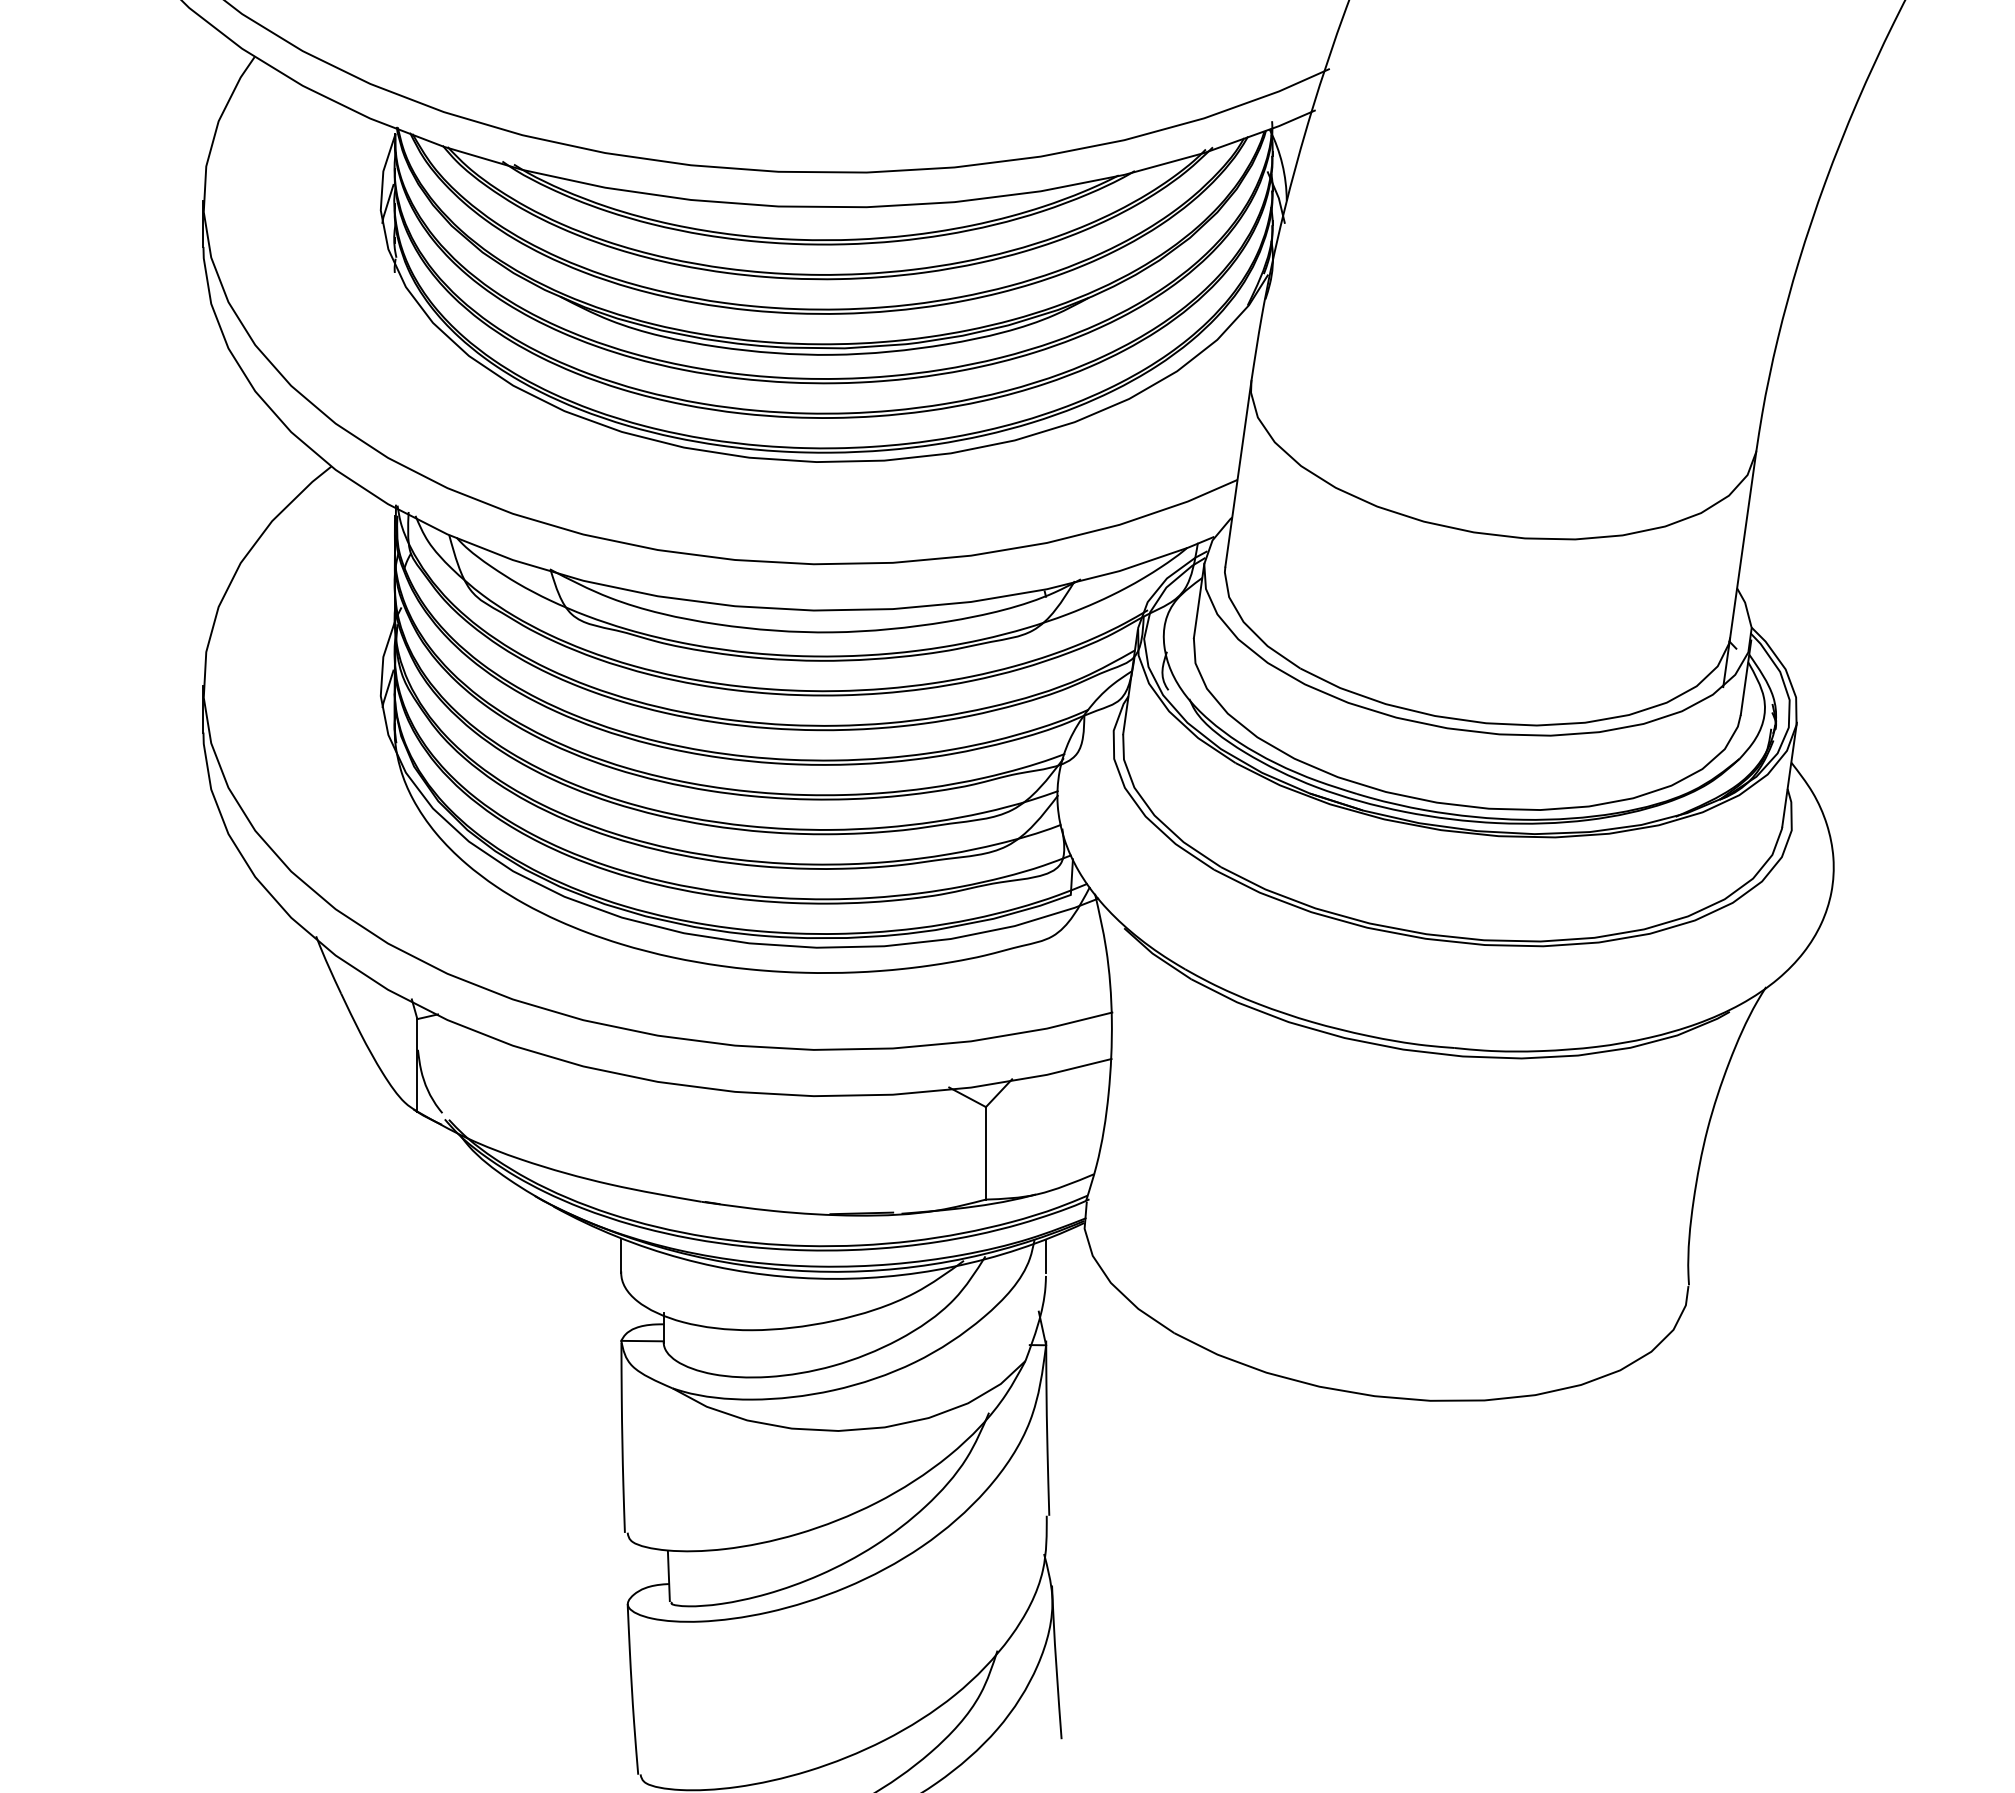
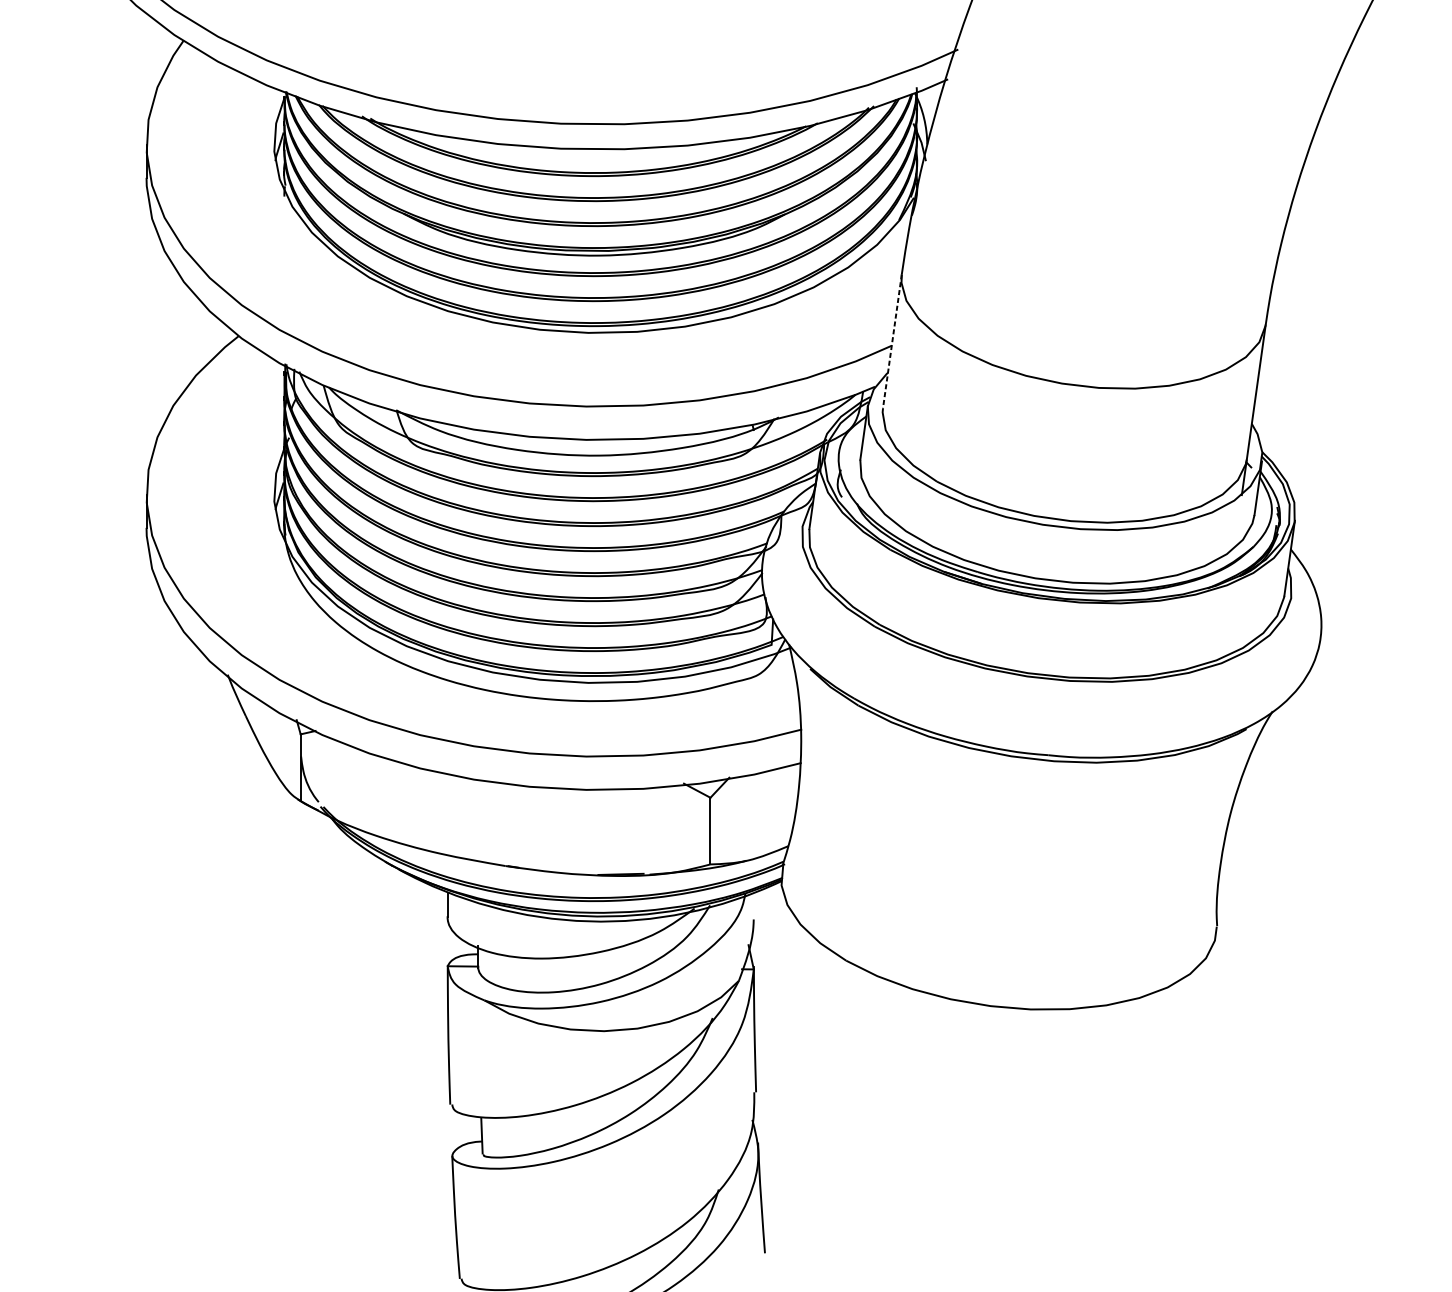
line: (1238, 473) -> (892, 341), solid -> dashed
line: (1046, 1255) -> (754, 904), removed

